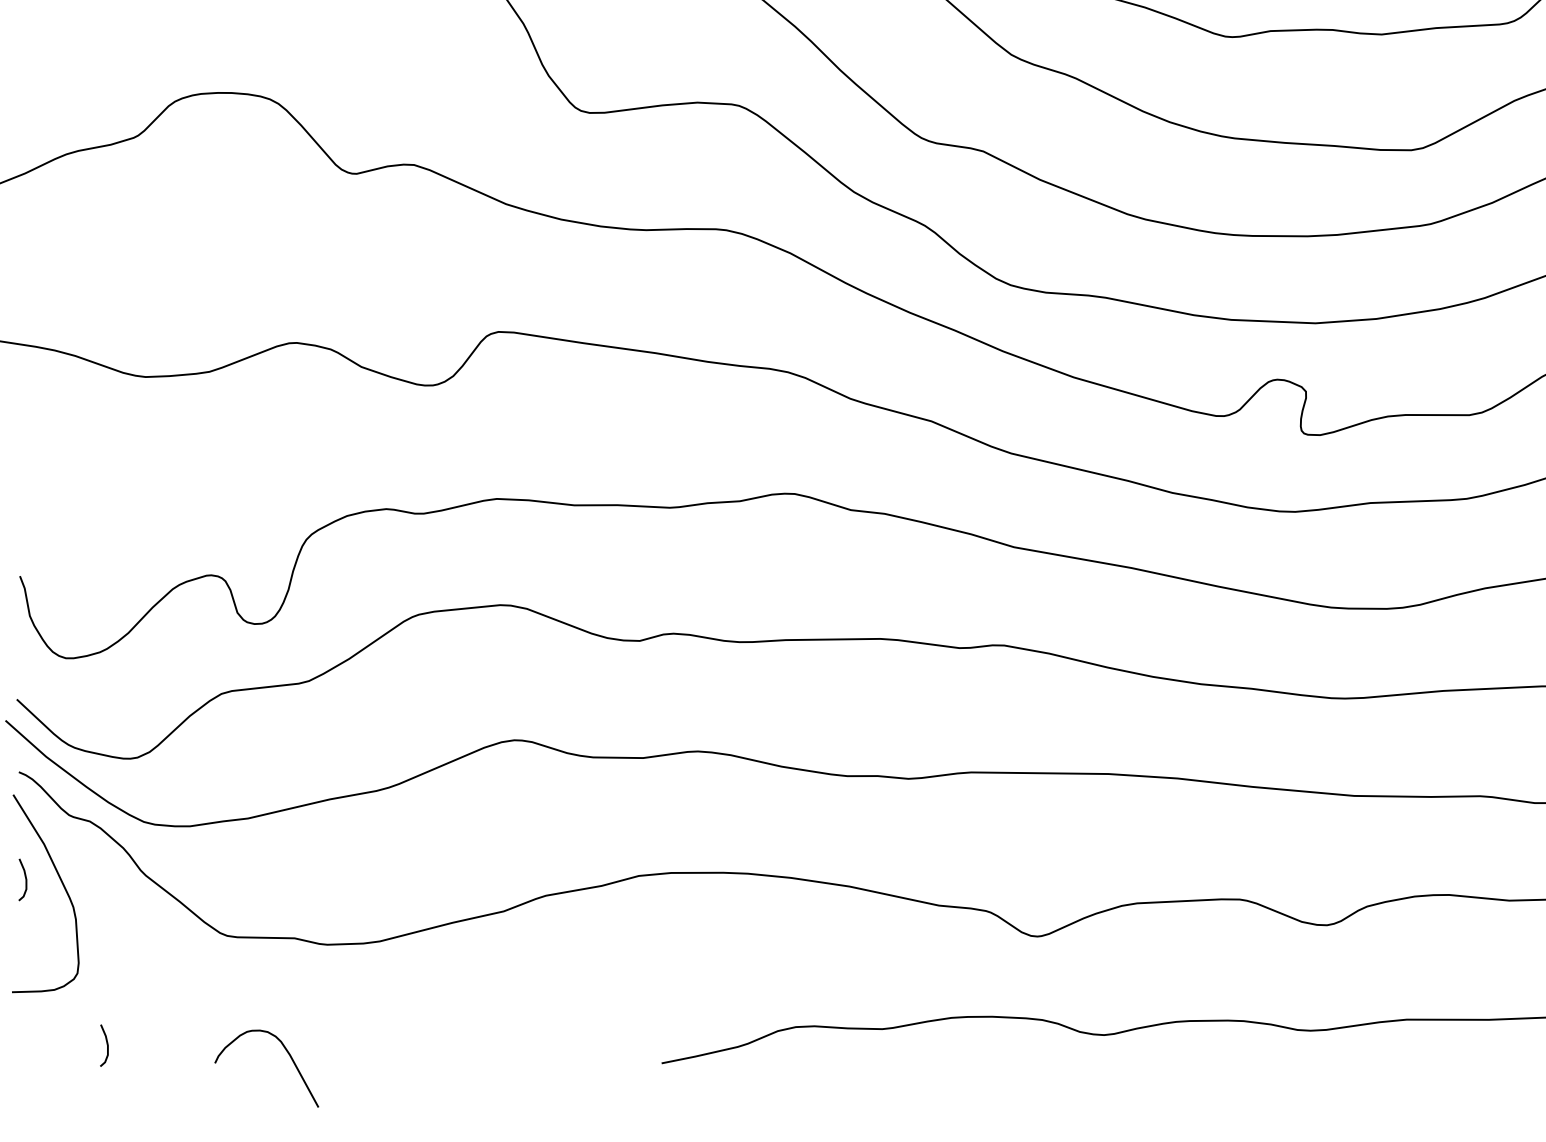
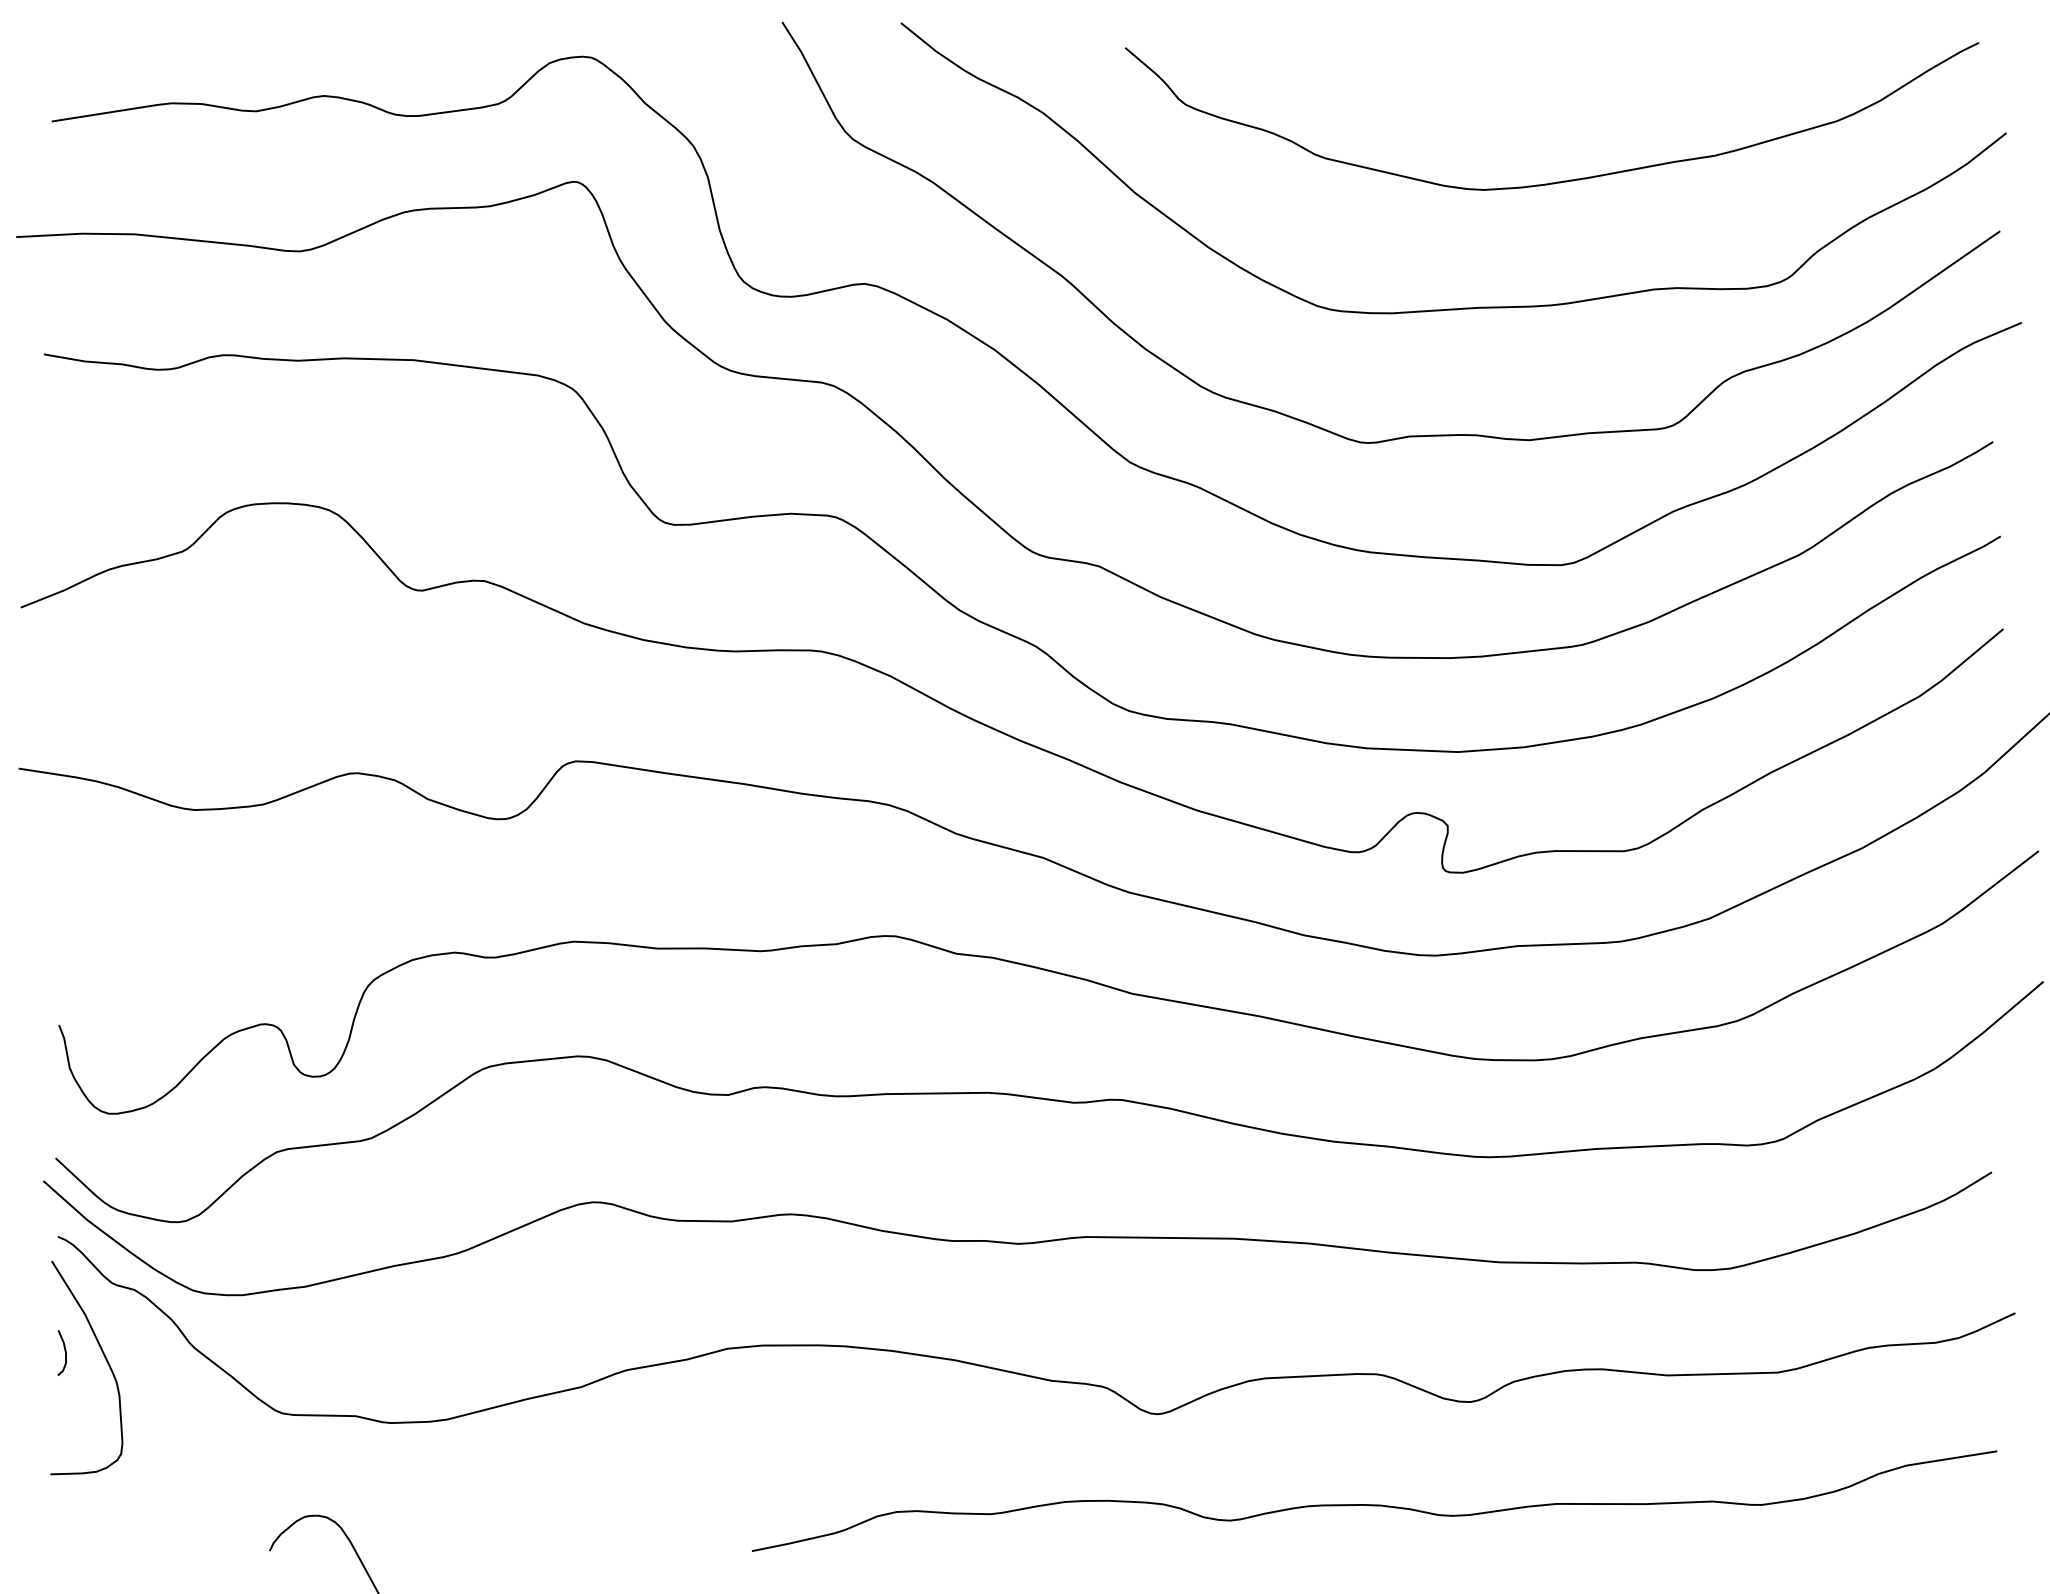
curve: (106, 1044) -> (152, 1530), removed

